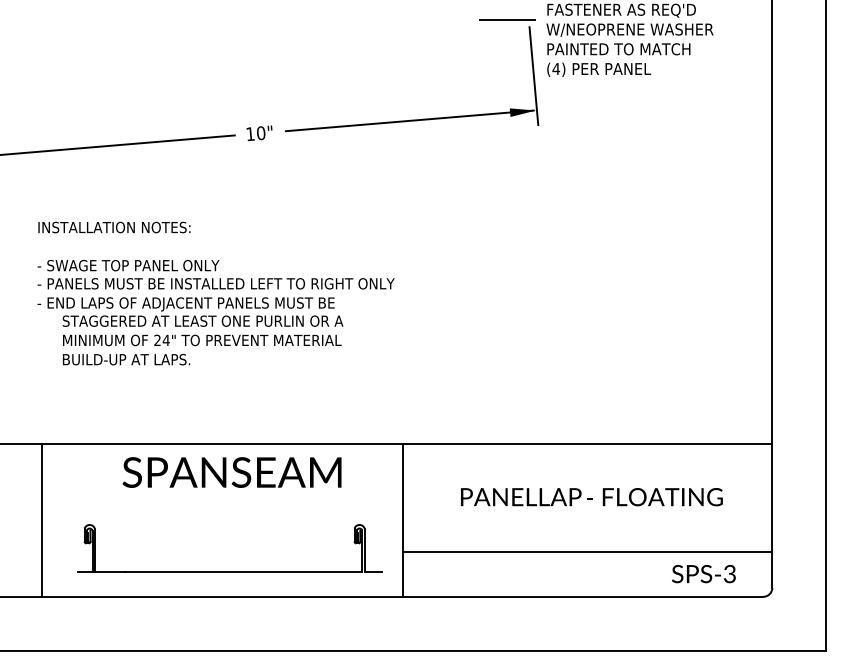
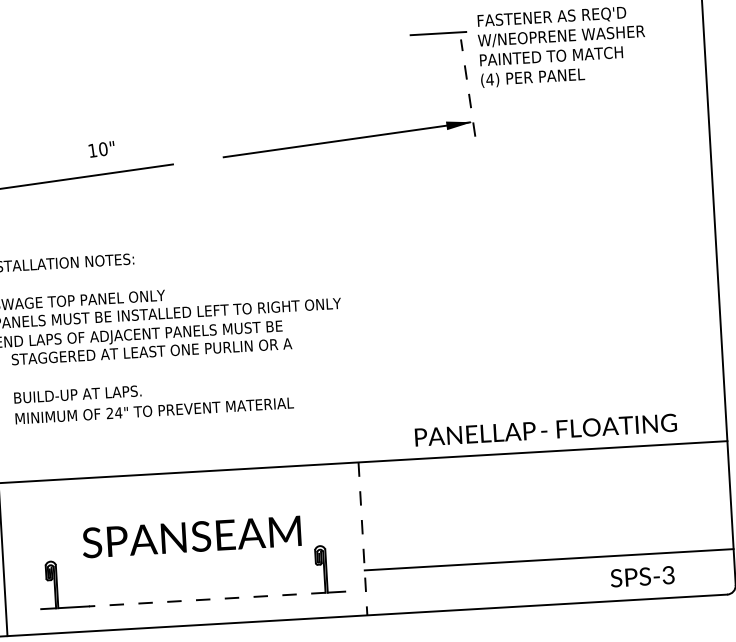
line: (533, 75) -> (467, 87), solid -> dashed
text: (259, 133) -> (101, 149), moved
text: (202, 340) -> (154, 410), moved
text: (231, 472) -> (191, 537), moved
text: (591, 497) -> (545, 430), moved
line: (402, 520) -> (362, 539), solid -> dashed
line: (243, 571) -> (206, 599), solid -> dashed
text: (703, 574) -> (642, 577), moved

